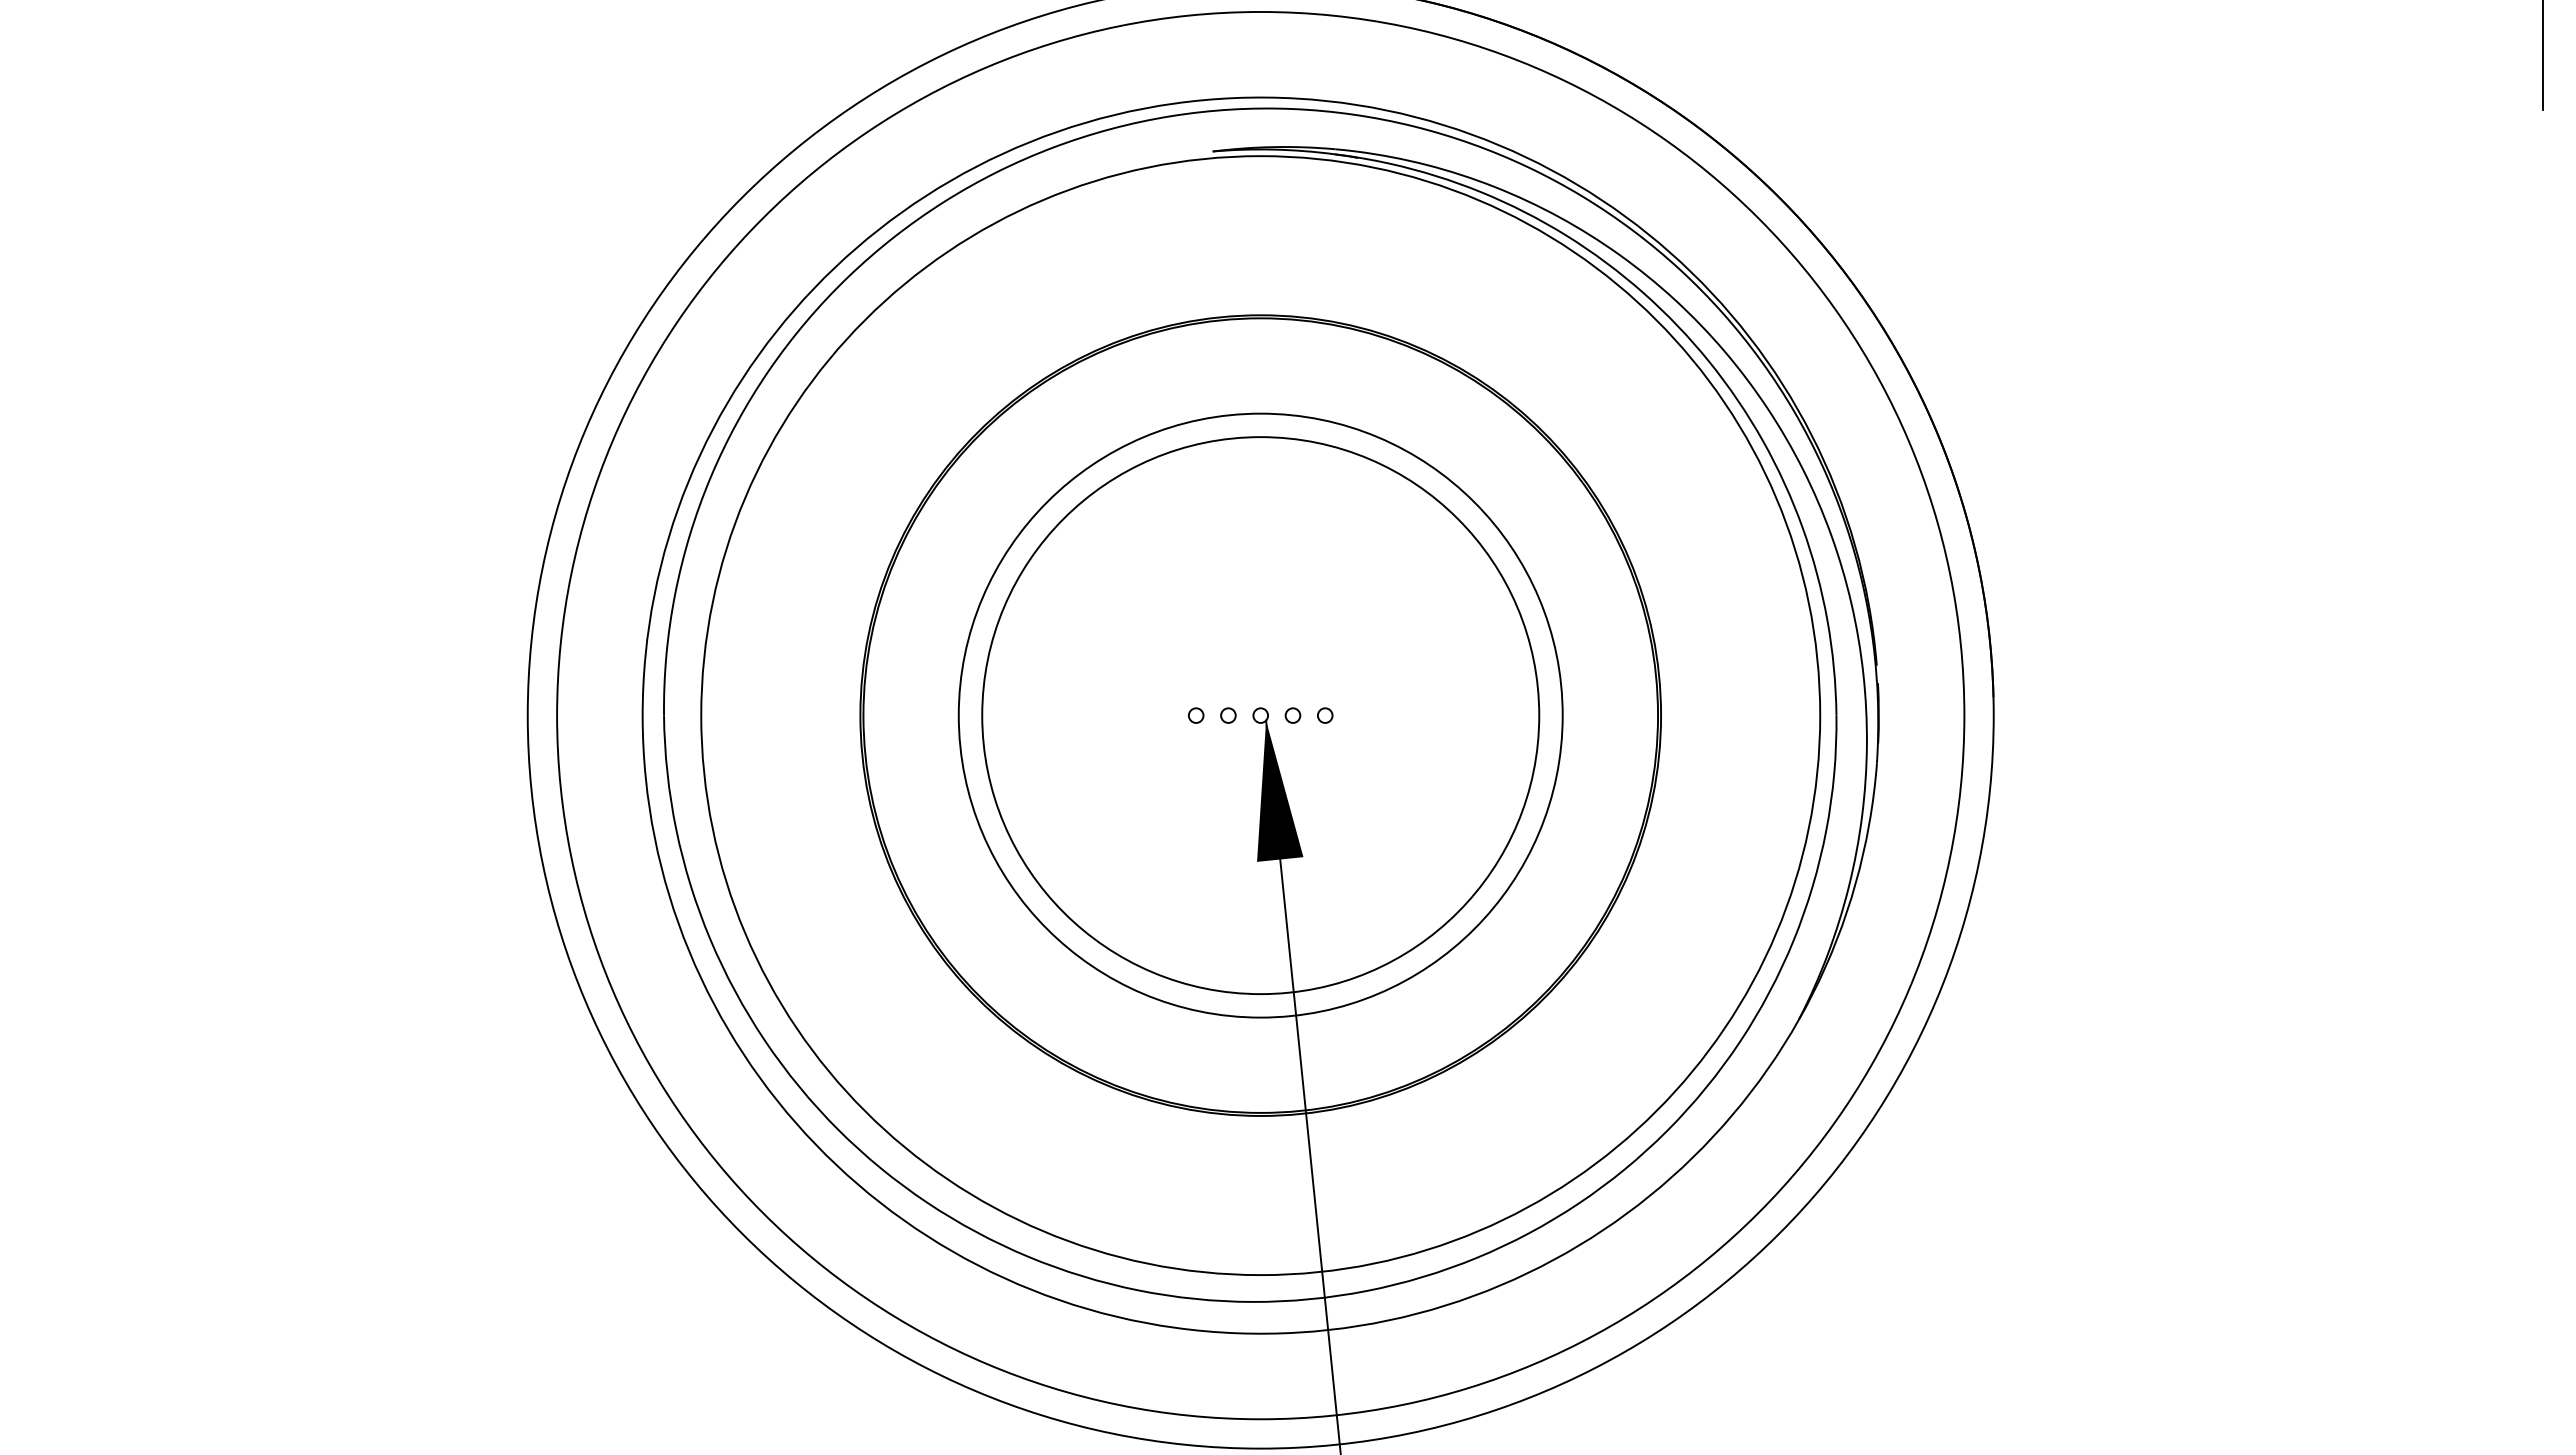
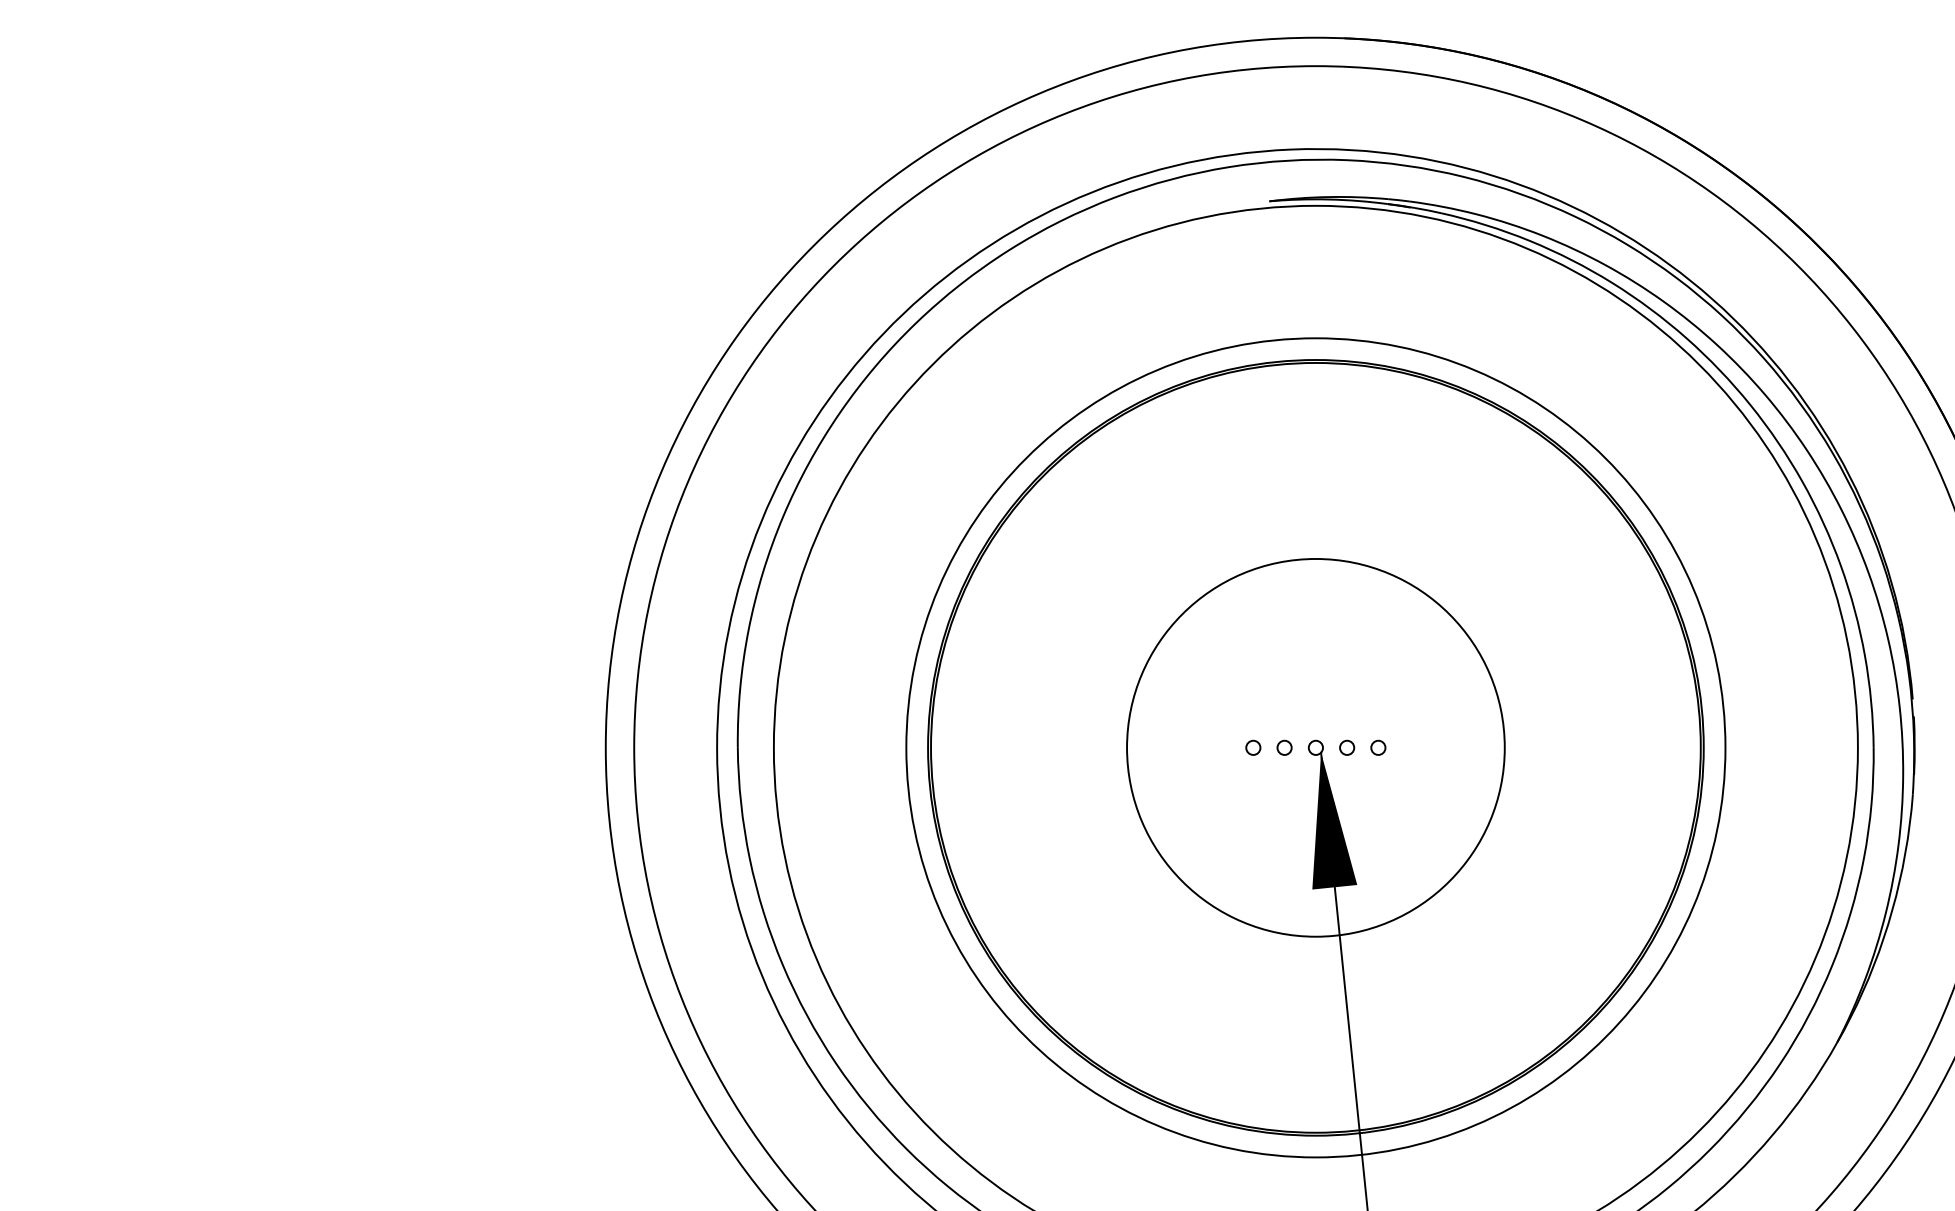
circle: (1260, 715) -> (1315, 747), size x0.7
circle: (1260, 715) -> (1315, 747), size x1.4

